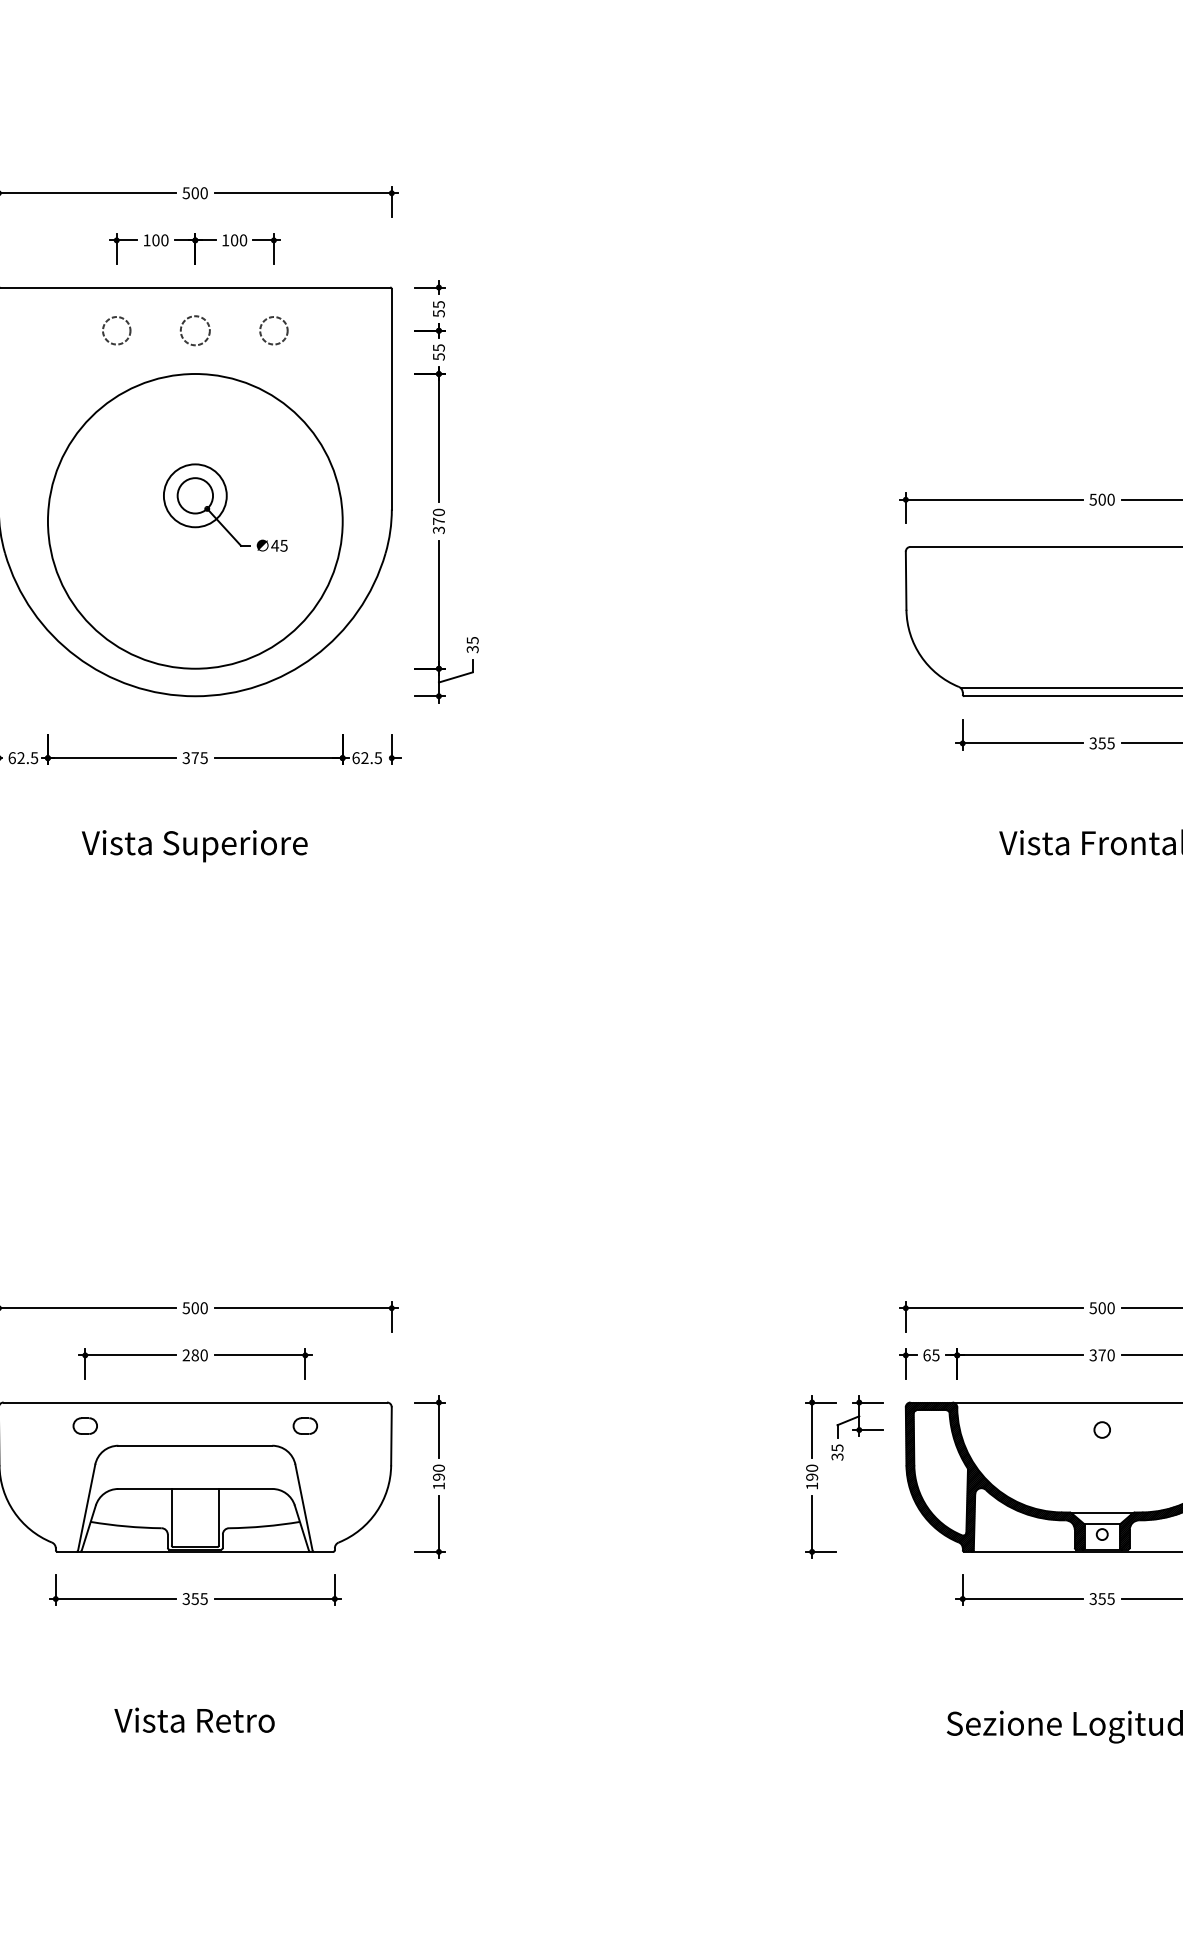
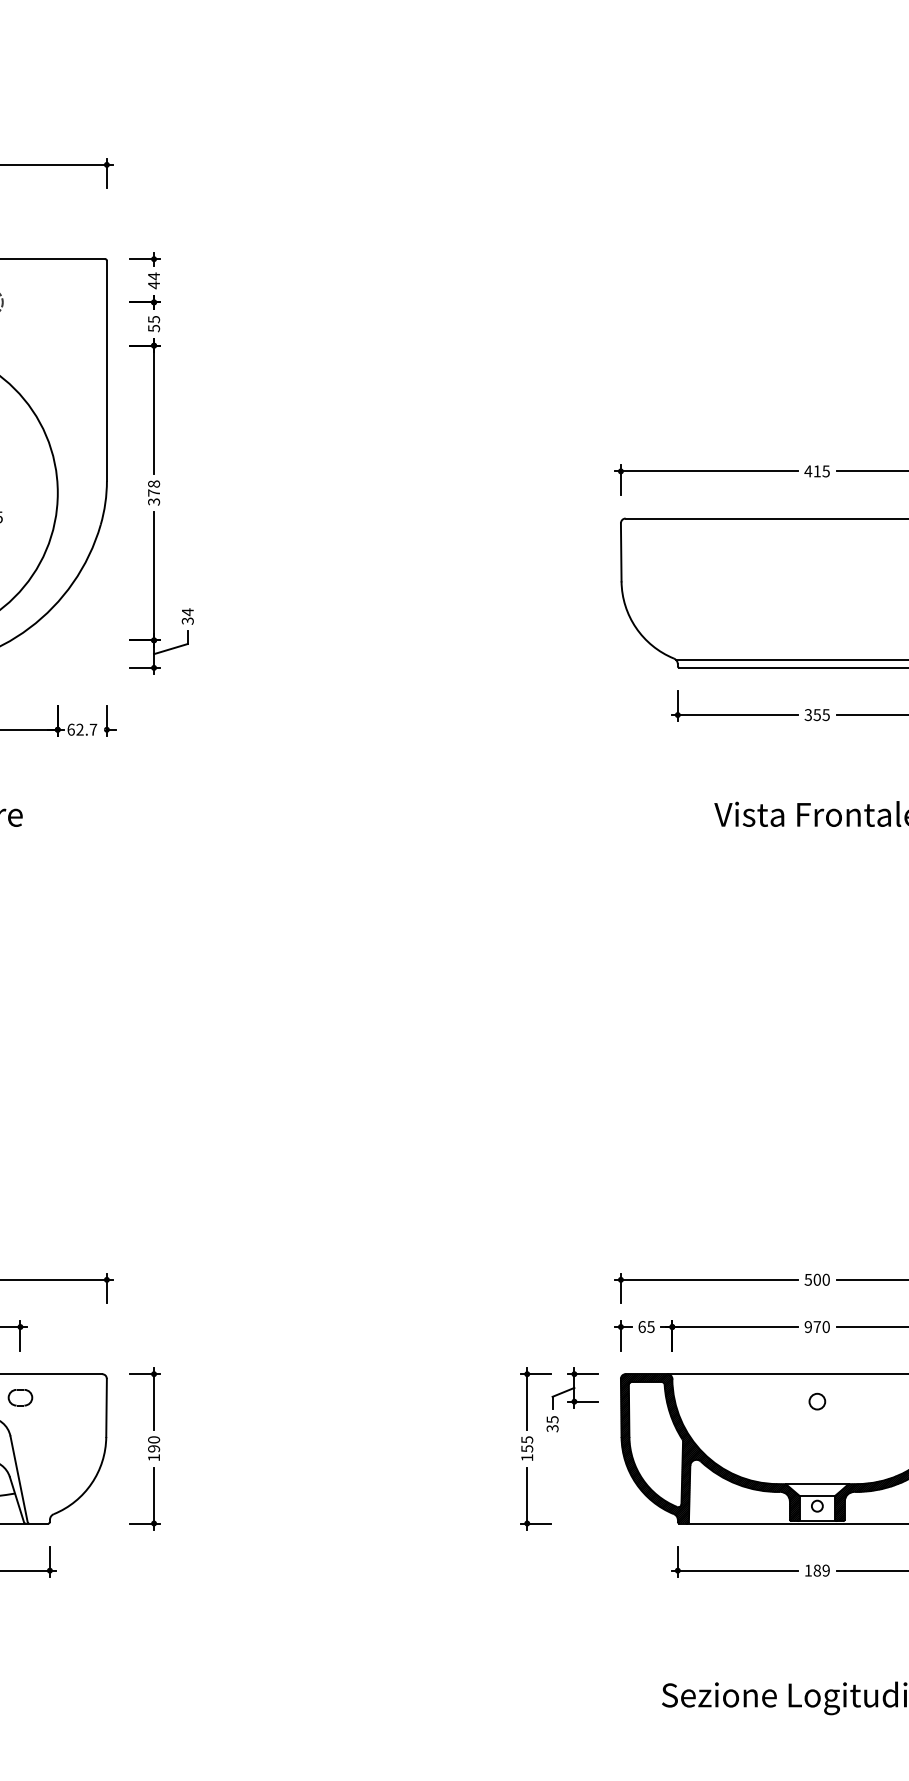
text: (438, 308) -> (153, 280), 55 -> 44
text: (1101, 499) -> (816, 471), 500 -> 415
text: (438, 512) -> (153, 484), 370 -> 378
text: (472, 640) -> (187, 612), 35 -> 34
text: (378, 758) -> (93, 730), 62.5 -> 62.7
text: (1092, 1355) -> (807, 1327), 370 -> 970
text: (812, 1472) -> (527, 1444), 190 -> 155
text: (1101, 1599) -> (816, 1571), 355 -> 189

